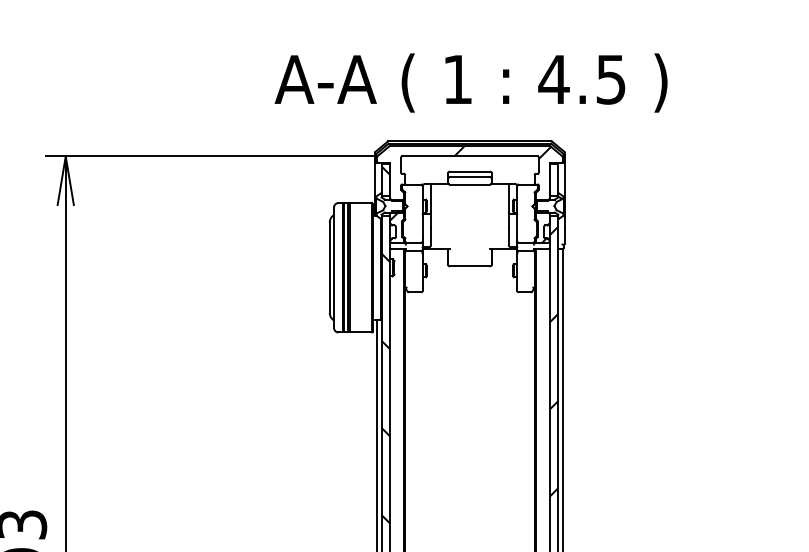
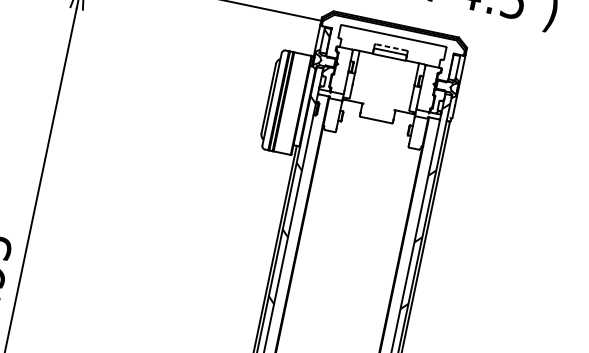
hatch: (502, 151) -> (419, 37), removed
line: (469, 171) -> (391, 47), solid -> dashed

